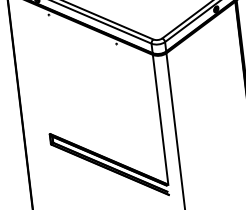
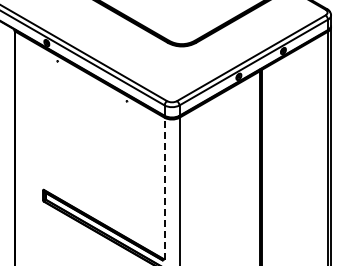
line: (160, 119) -> (164, 188), solid -> dashed

